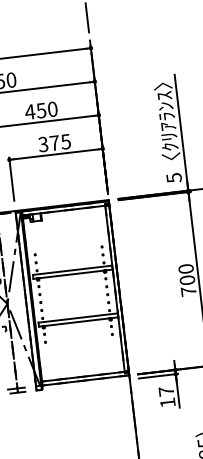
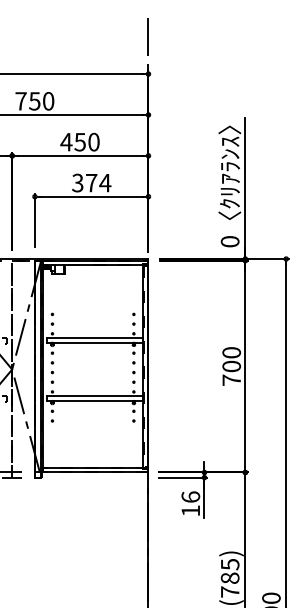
text: (66, 142) -> (105, 183), 375 -> 374
text: (173, 177) -> (229, 241), 5 -> 0
text: (166, 390) -> (190, 496), 17 -> 16

